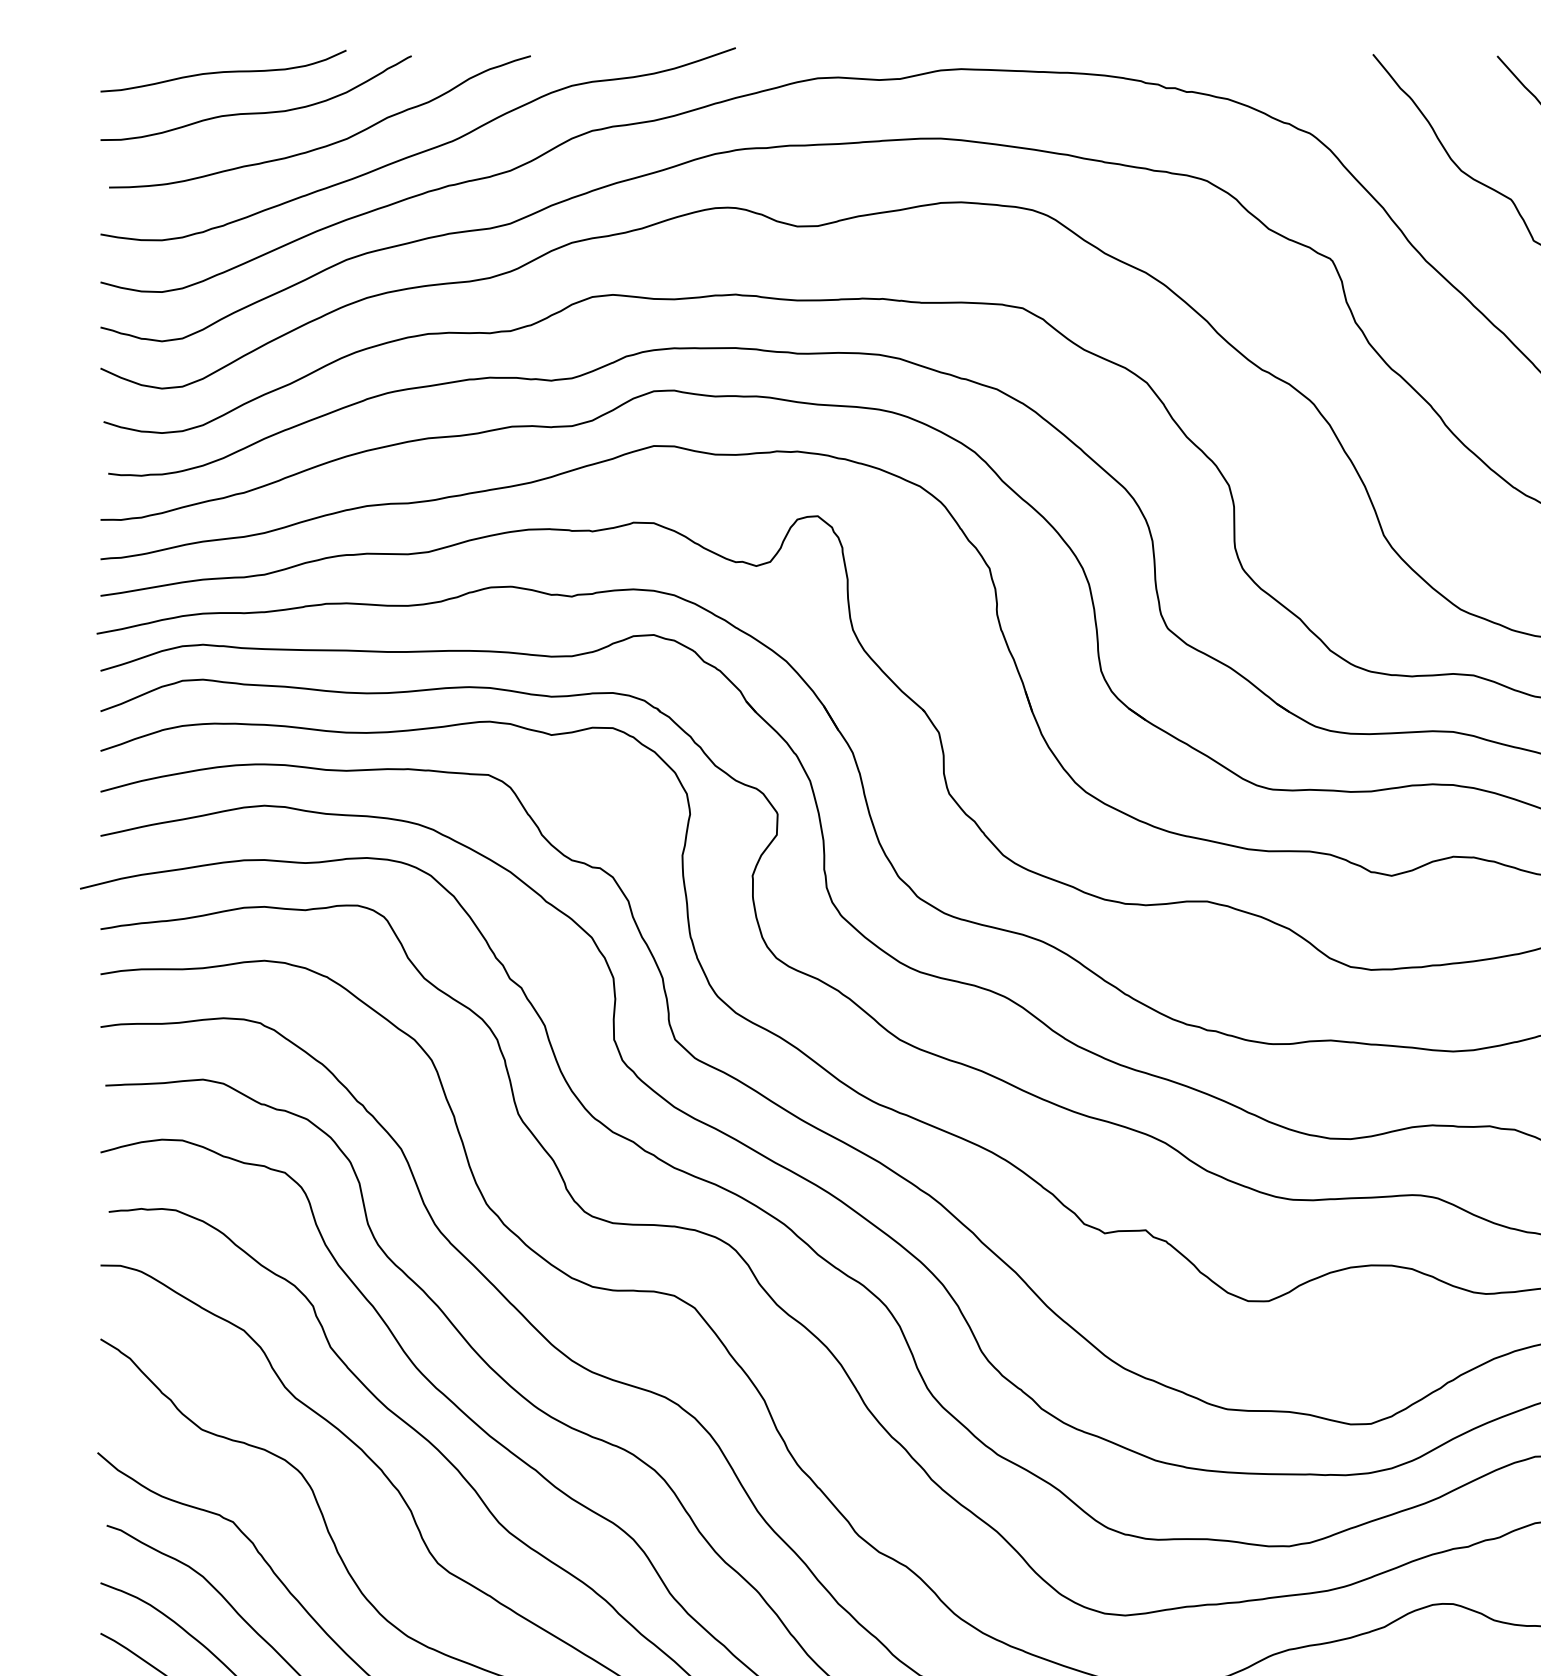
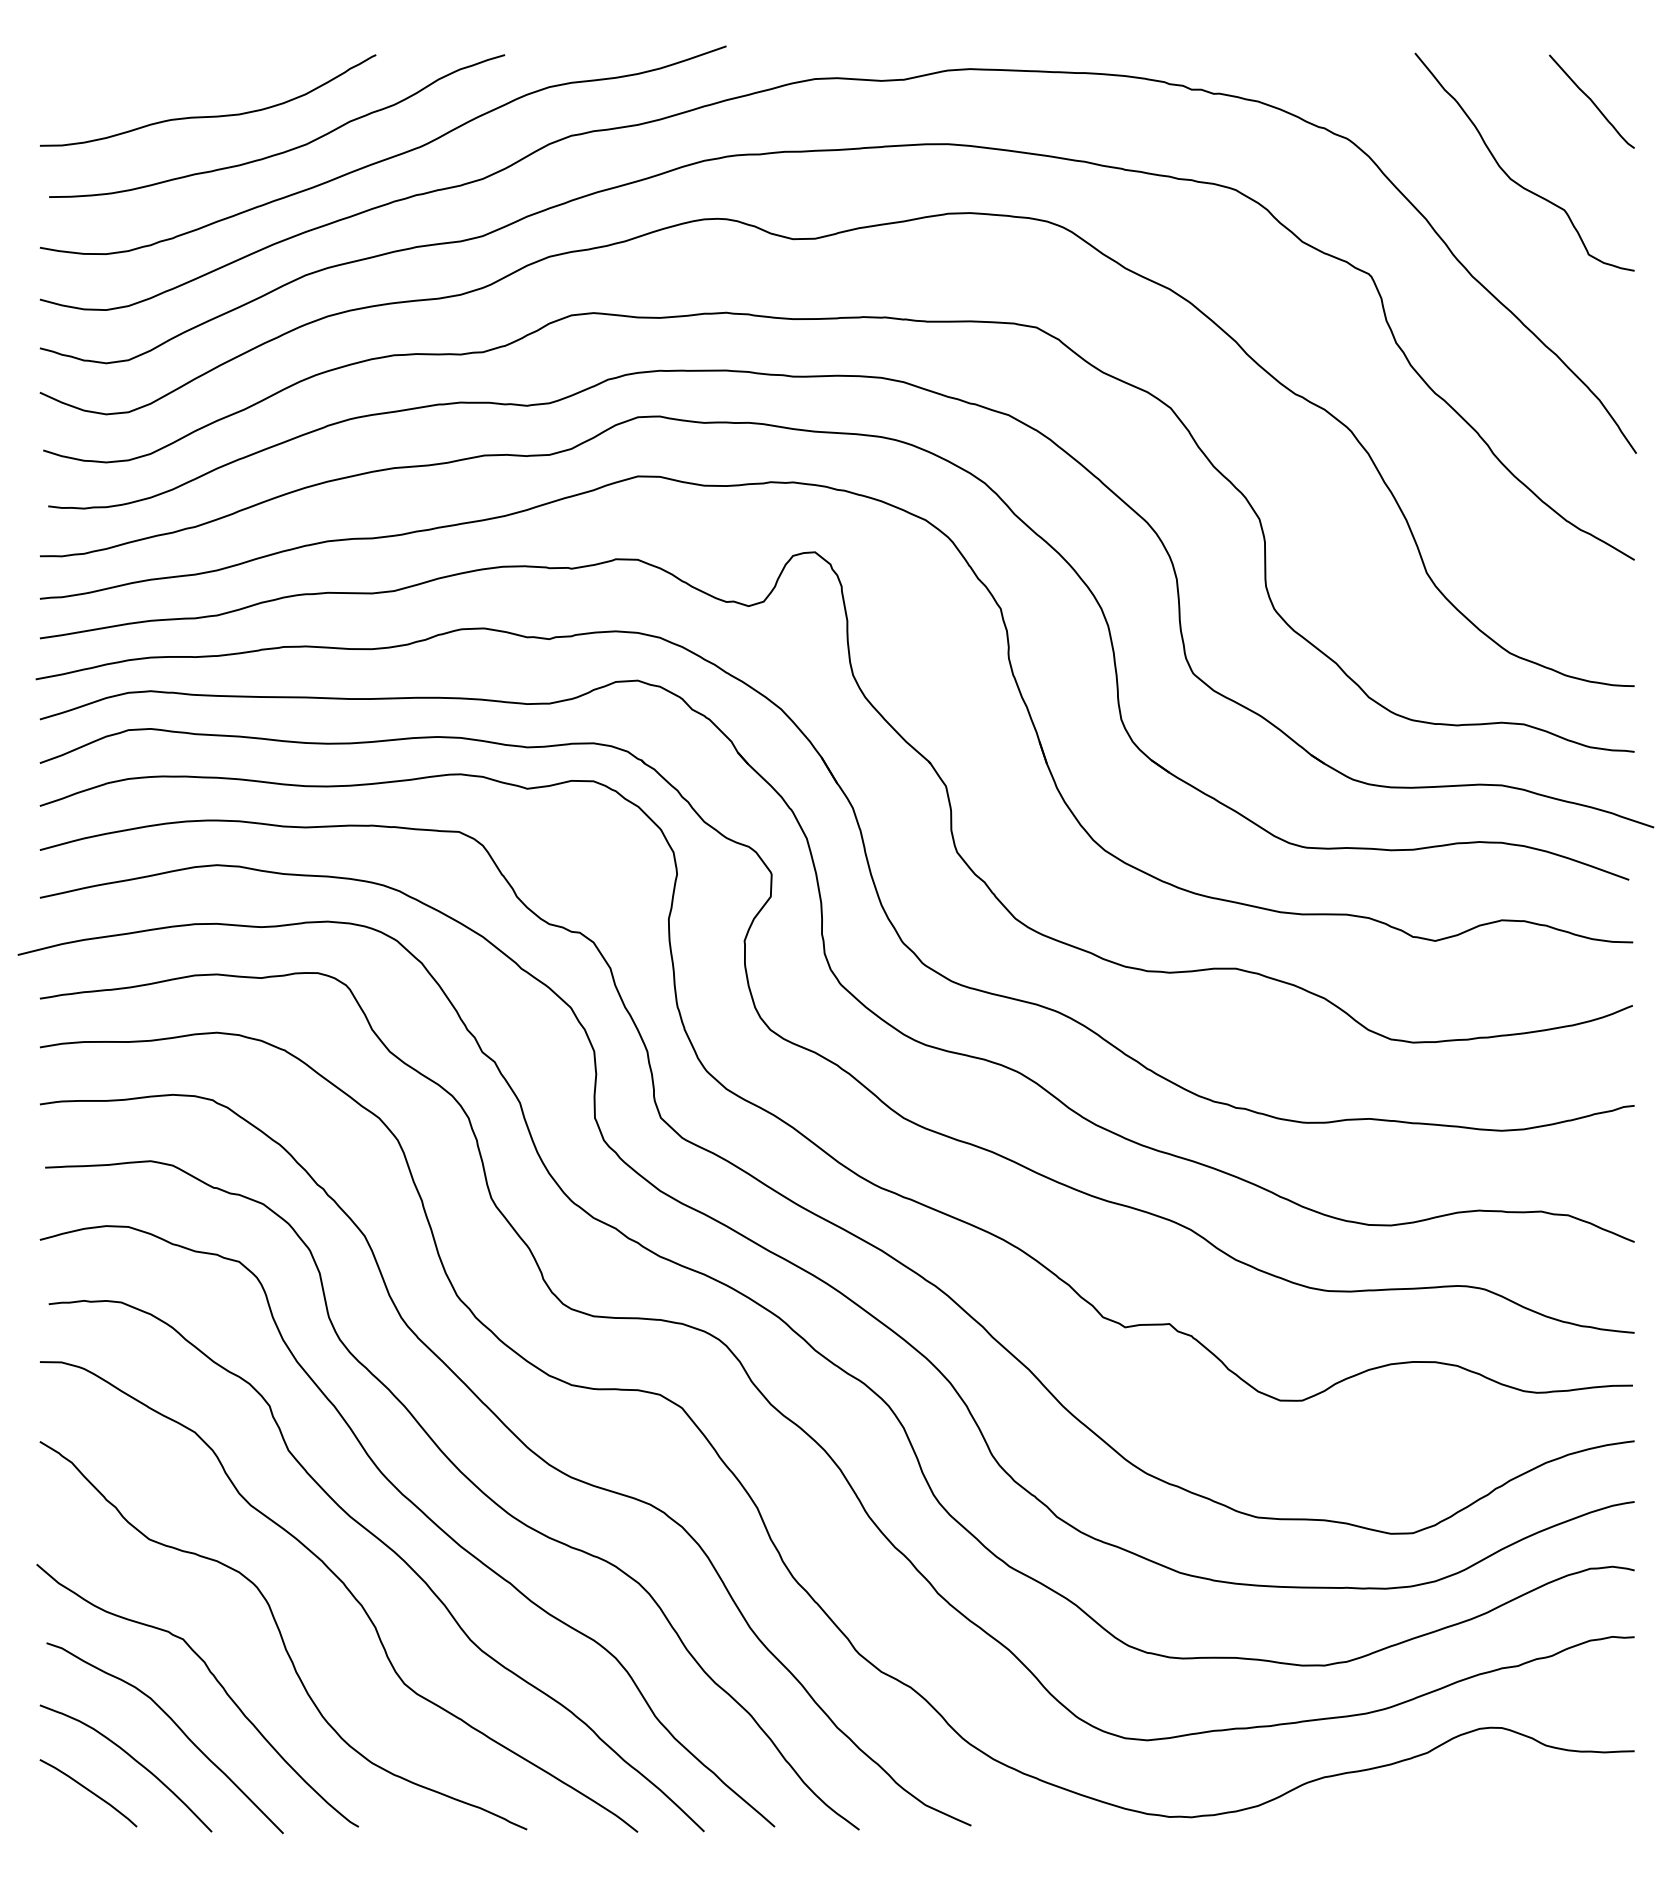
curve: (223, 71) -> (172, 71), removed

